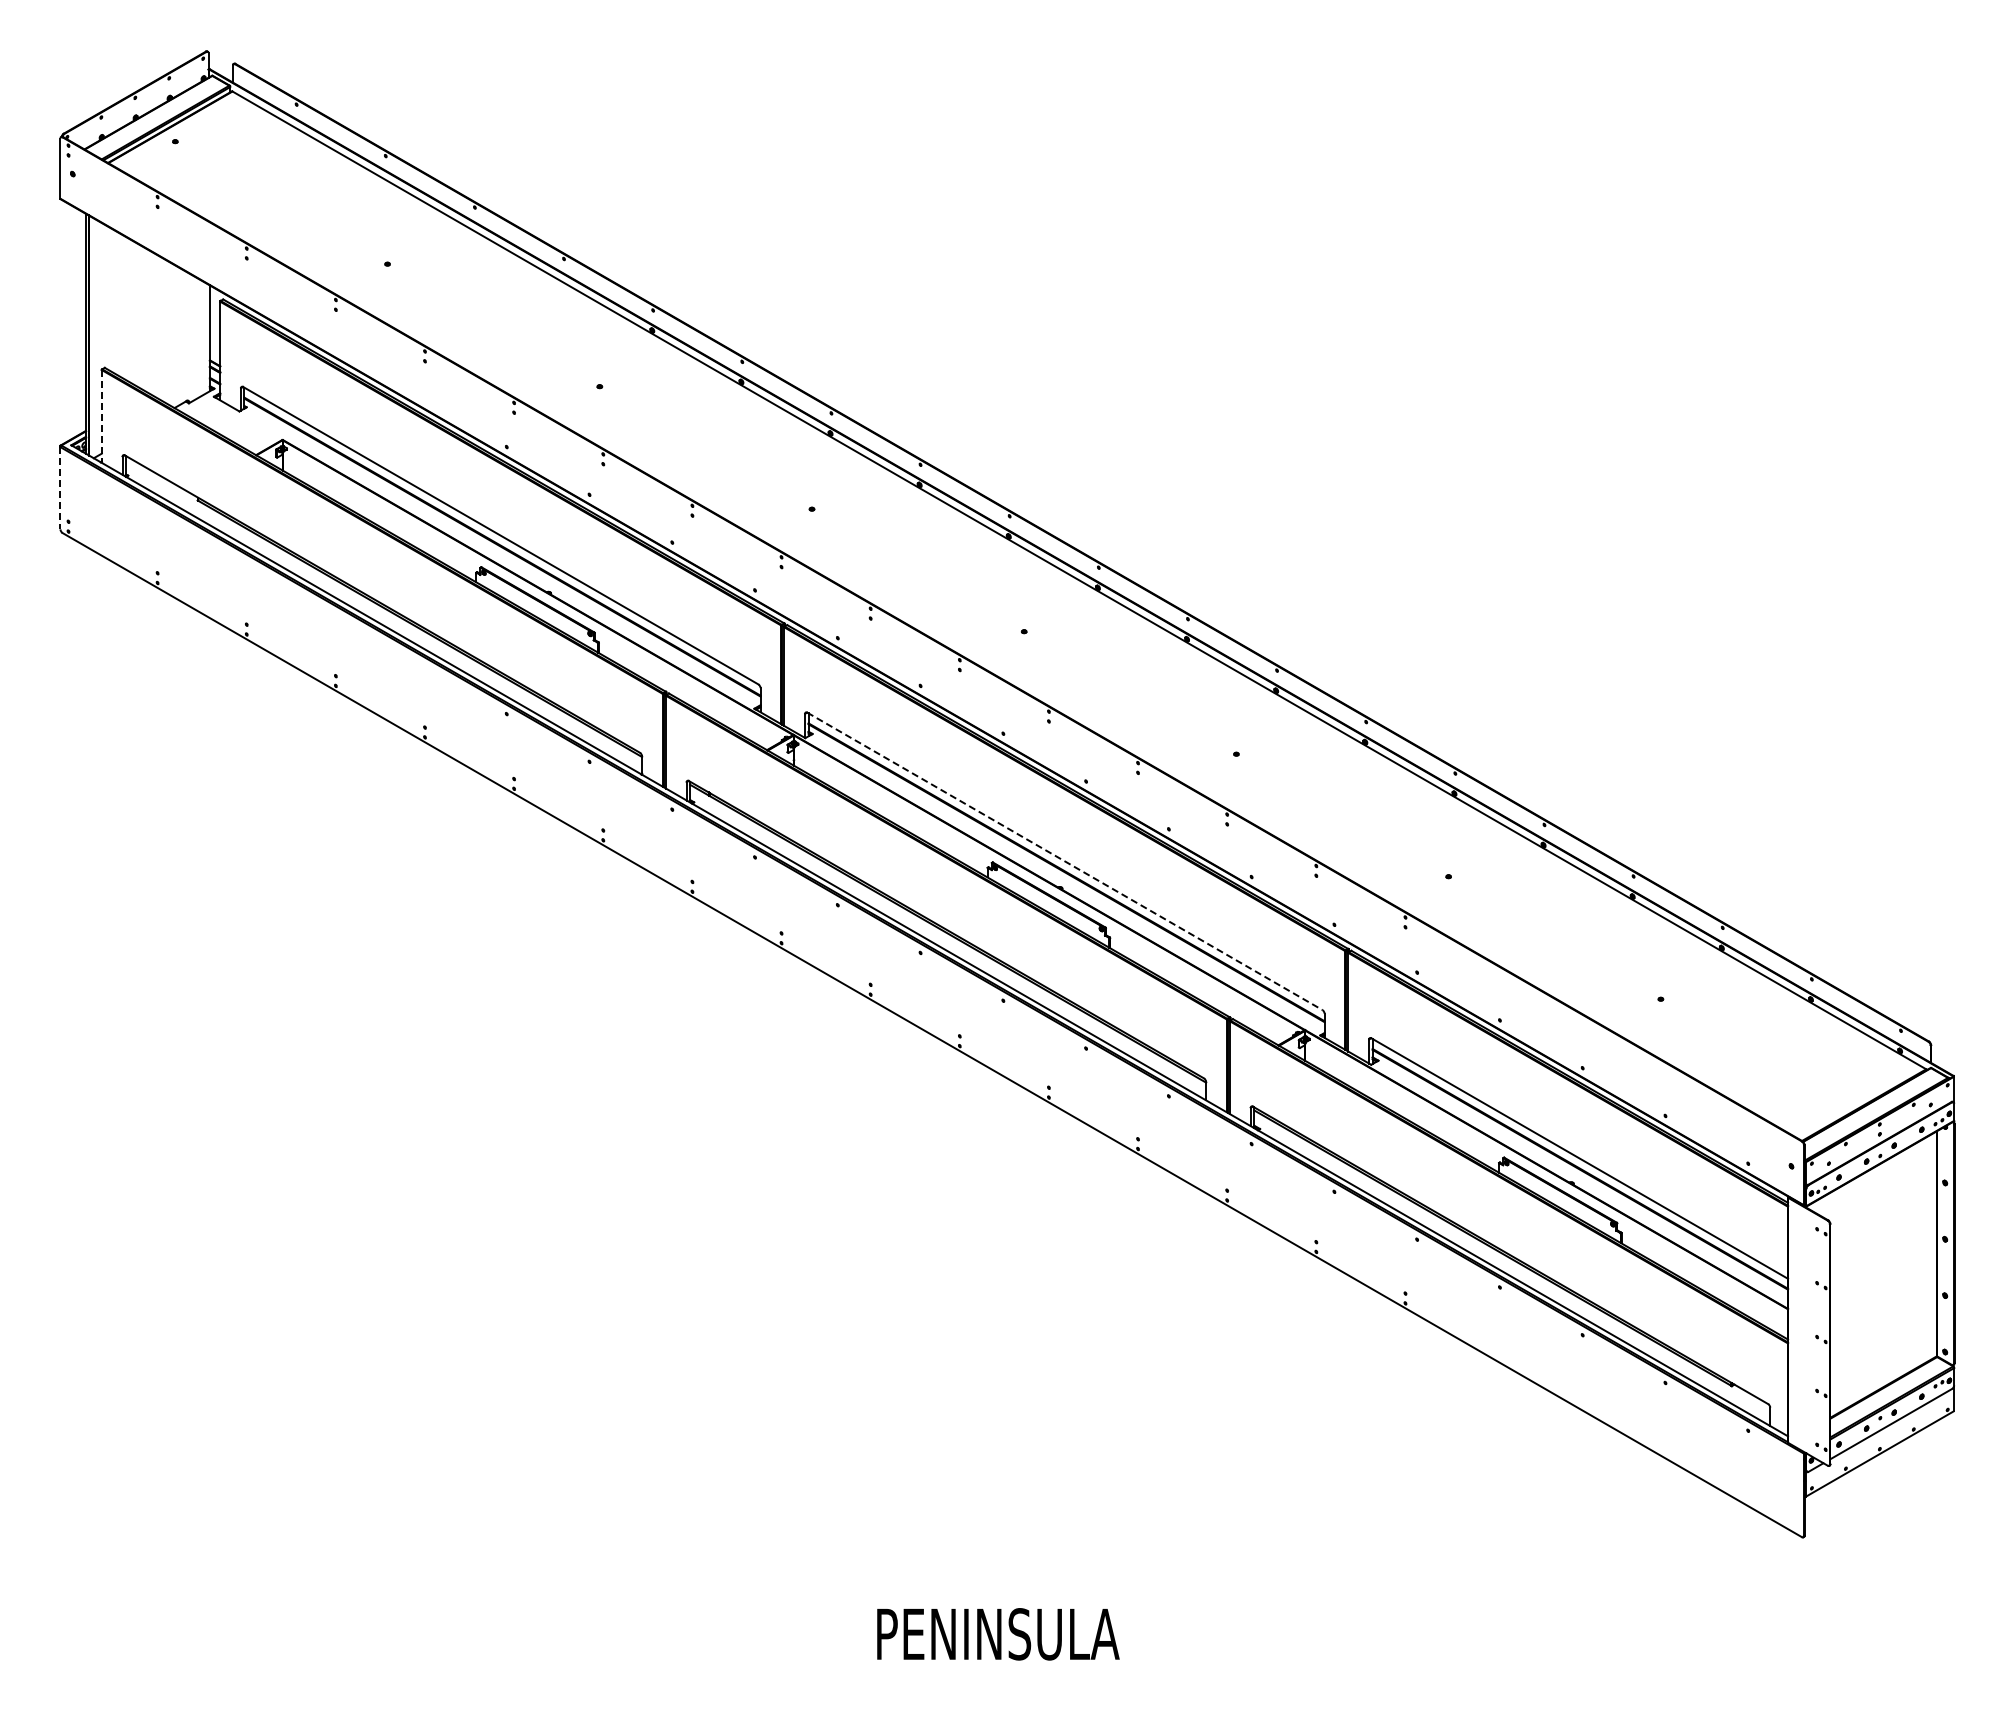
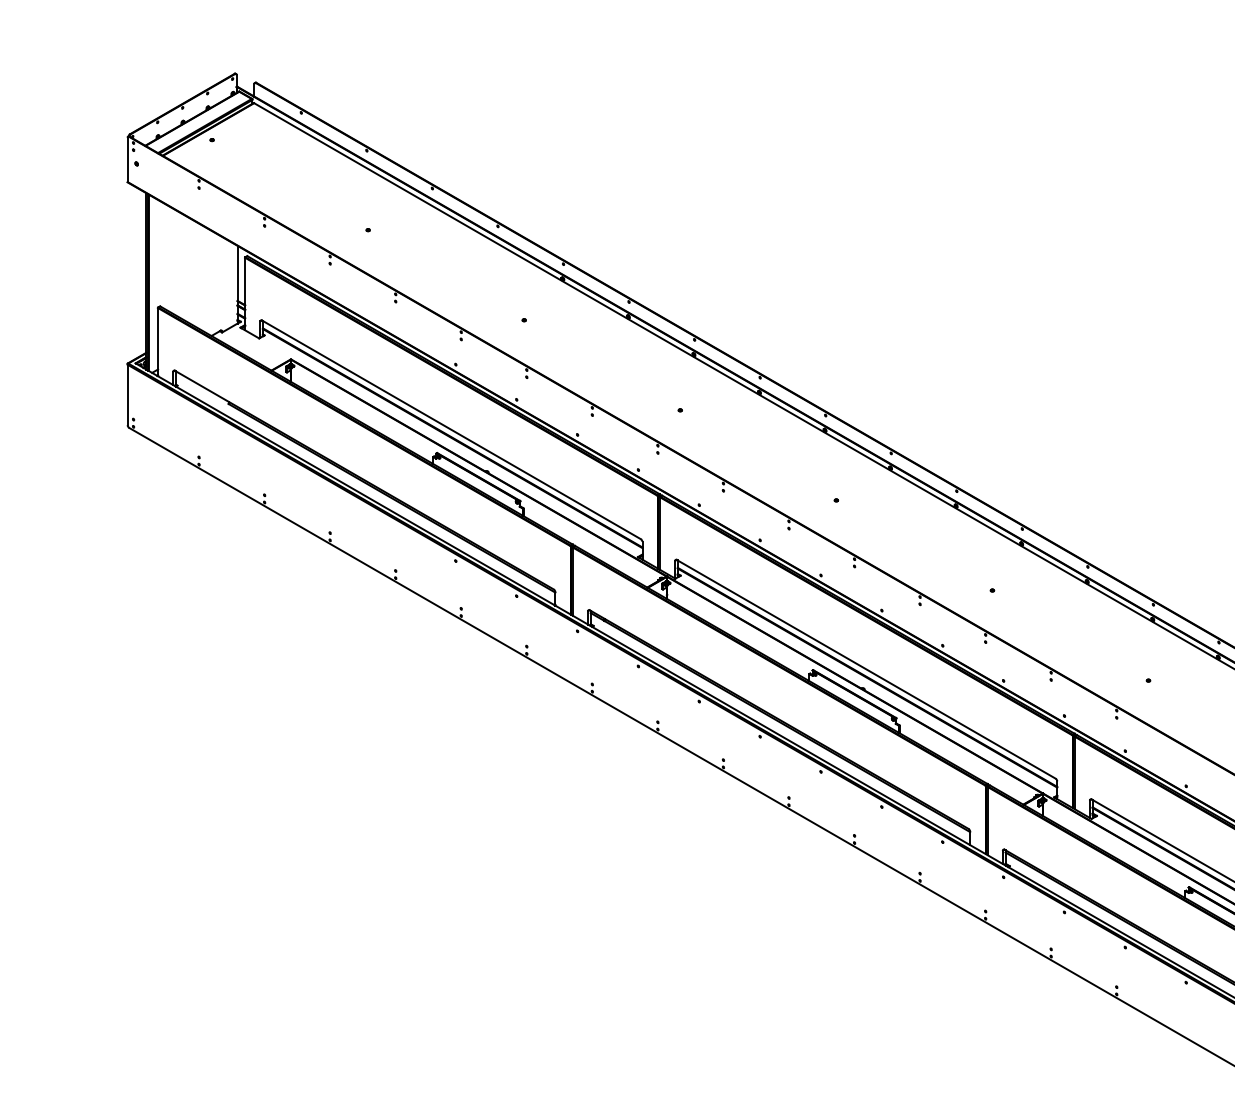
line: (101, 416) -> (157, 342), dashed -> solid
line: (60, 488) -> (127, 395), dashed -> solid
line: (1065, 861) -> (866, 669), dashed -> solid

